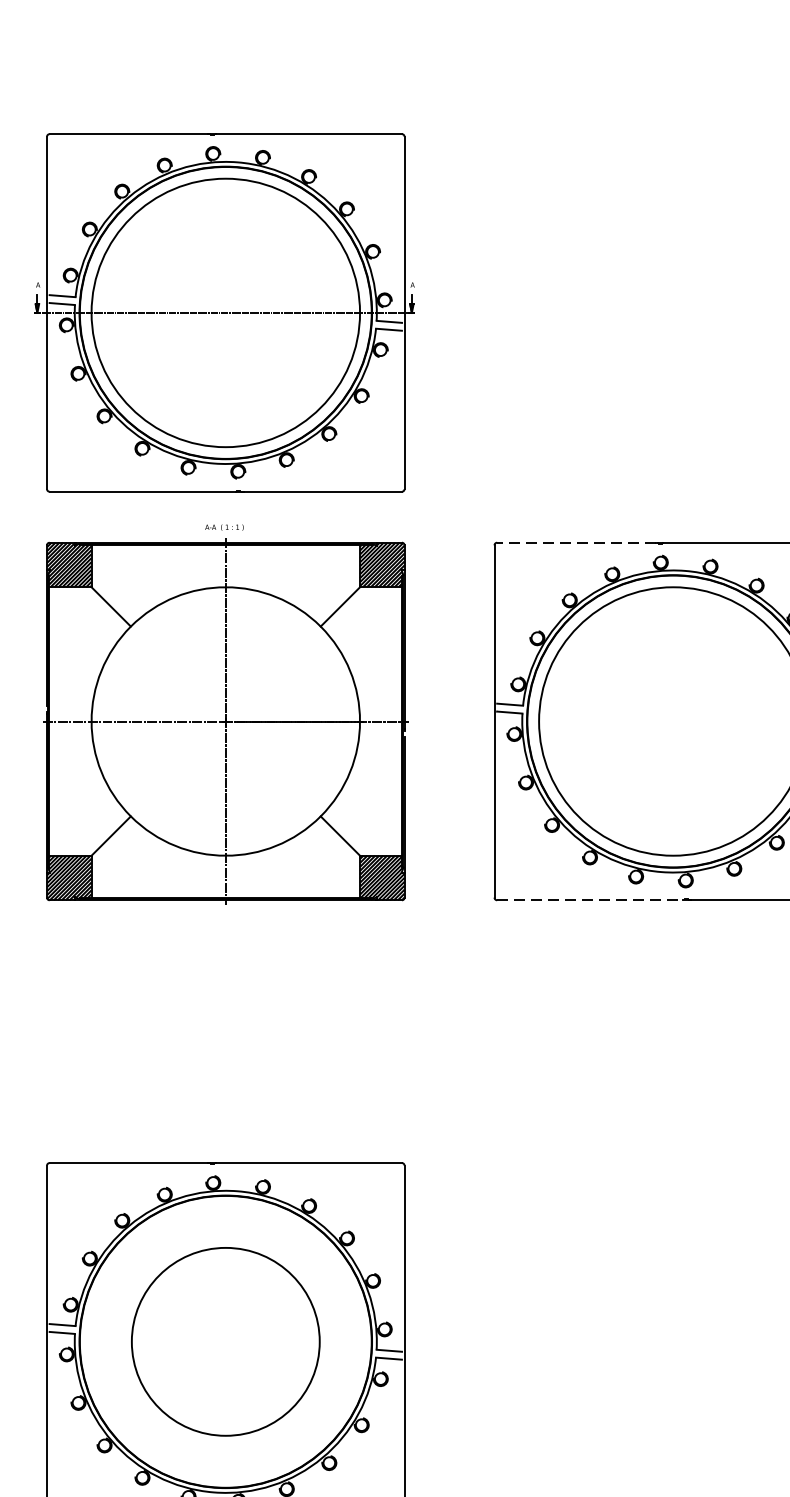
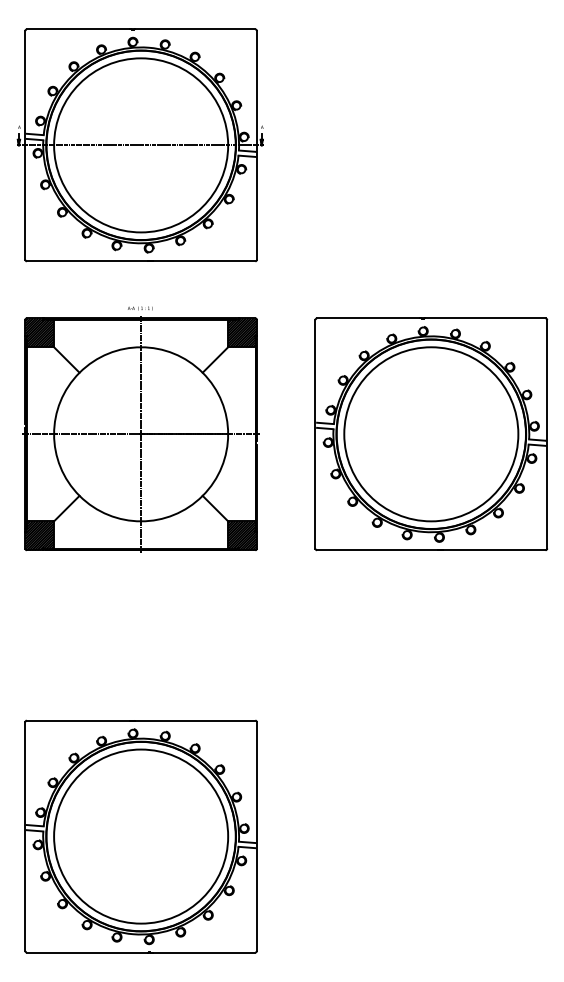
part: (223, 313) -> (139, 145), moved
line: (574, 542) -> (367, 318), dashed -> solid
line: (590, 900) -> (377, 550), dashed -> solid
circle: (226, 1341) -> (141, 836), size x1.43

